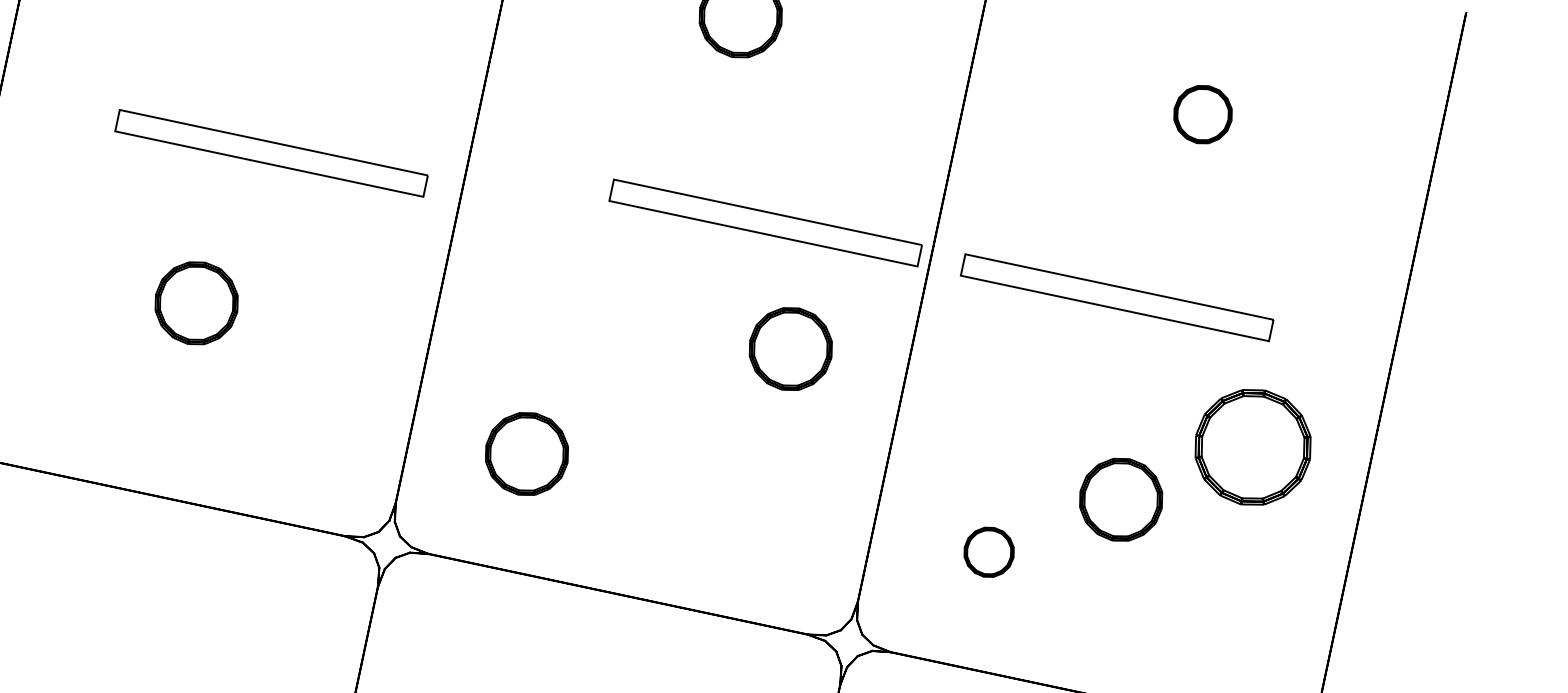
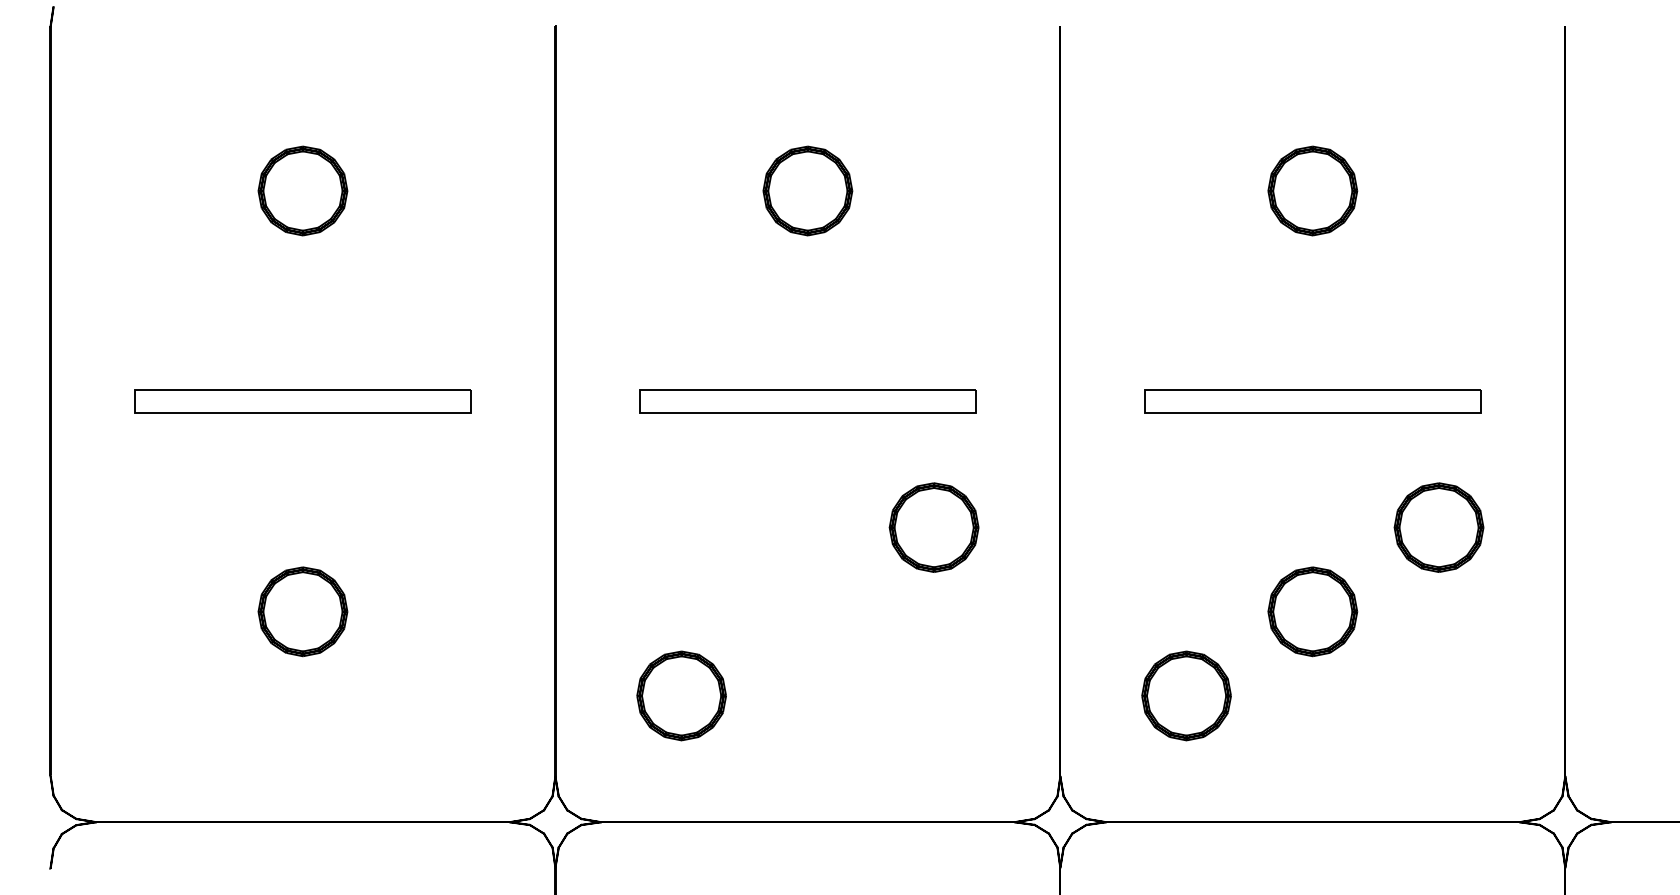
part: (1202, 114) -> (1312, 190), size x1.43
part: (271, 153) -> (302, 401), moved
part: (765, 223) -> (807, 401), moved
part: (1116, 297) -> (1312, 401), moved
part: (1252, 447) -> (1438, 527), size x0.71
part: (989, 551) -> (1186, 695), size x1.67

